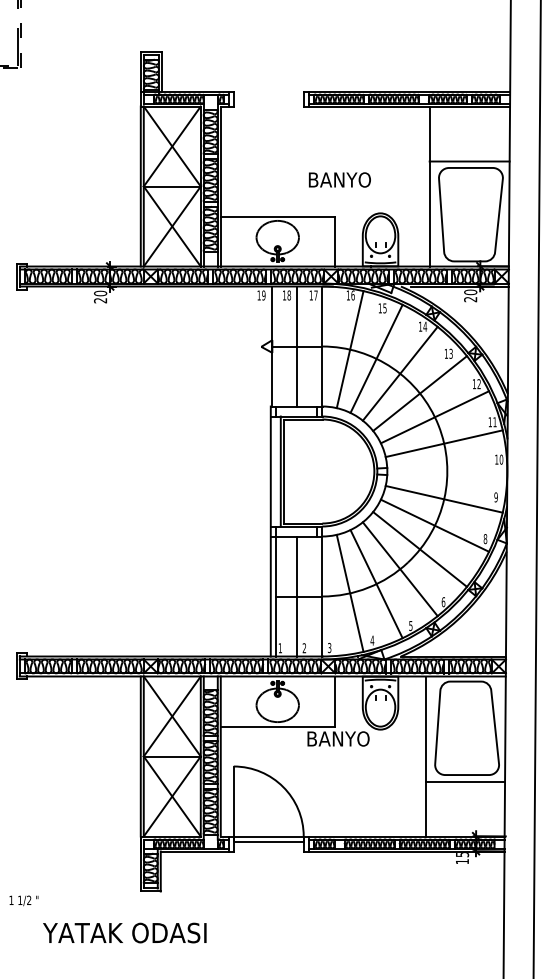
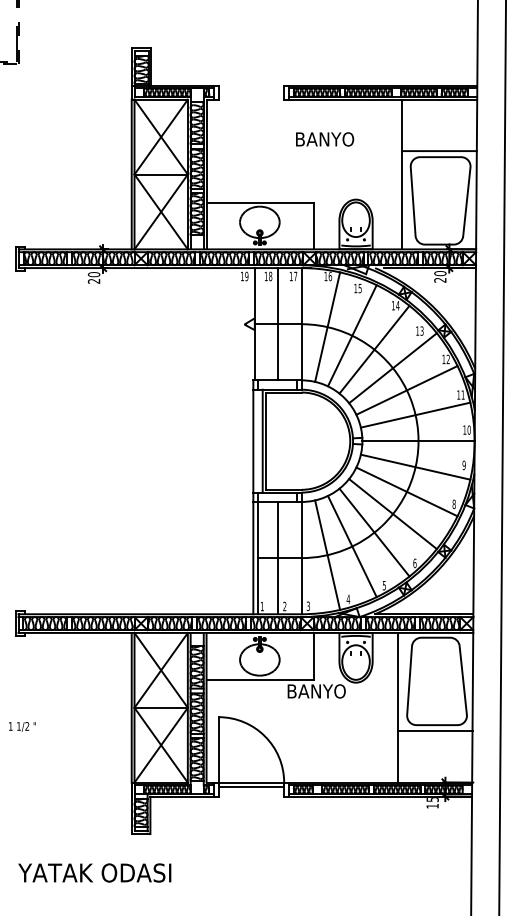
text: (340, 180) -> (325, 139), moved
line: (447, 471) -> (418, 441), added
text: (24, 900) -> (22, 726), moved
text: (124, 932) -> (94, 872), moved

